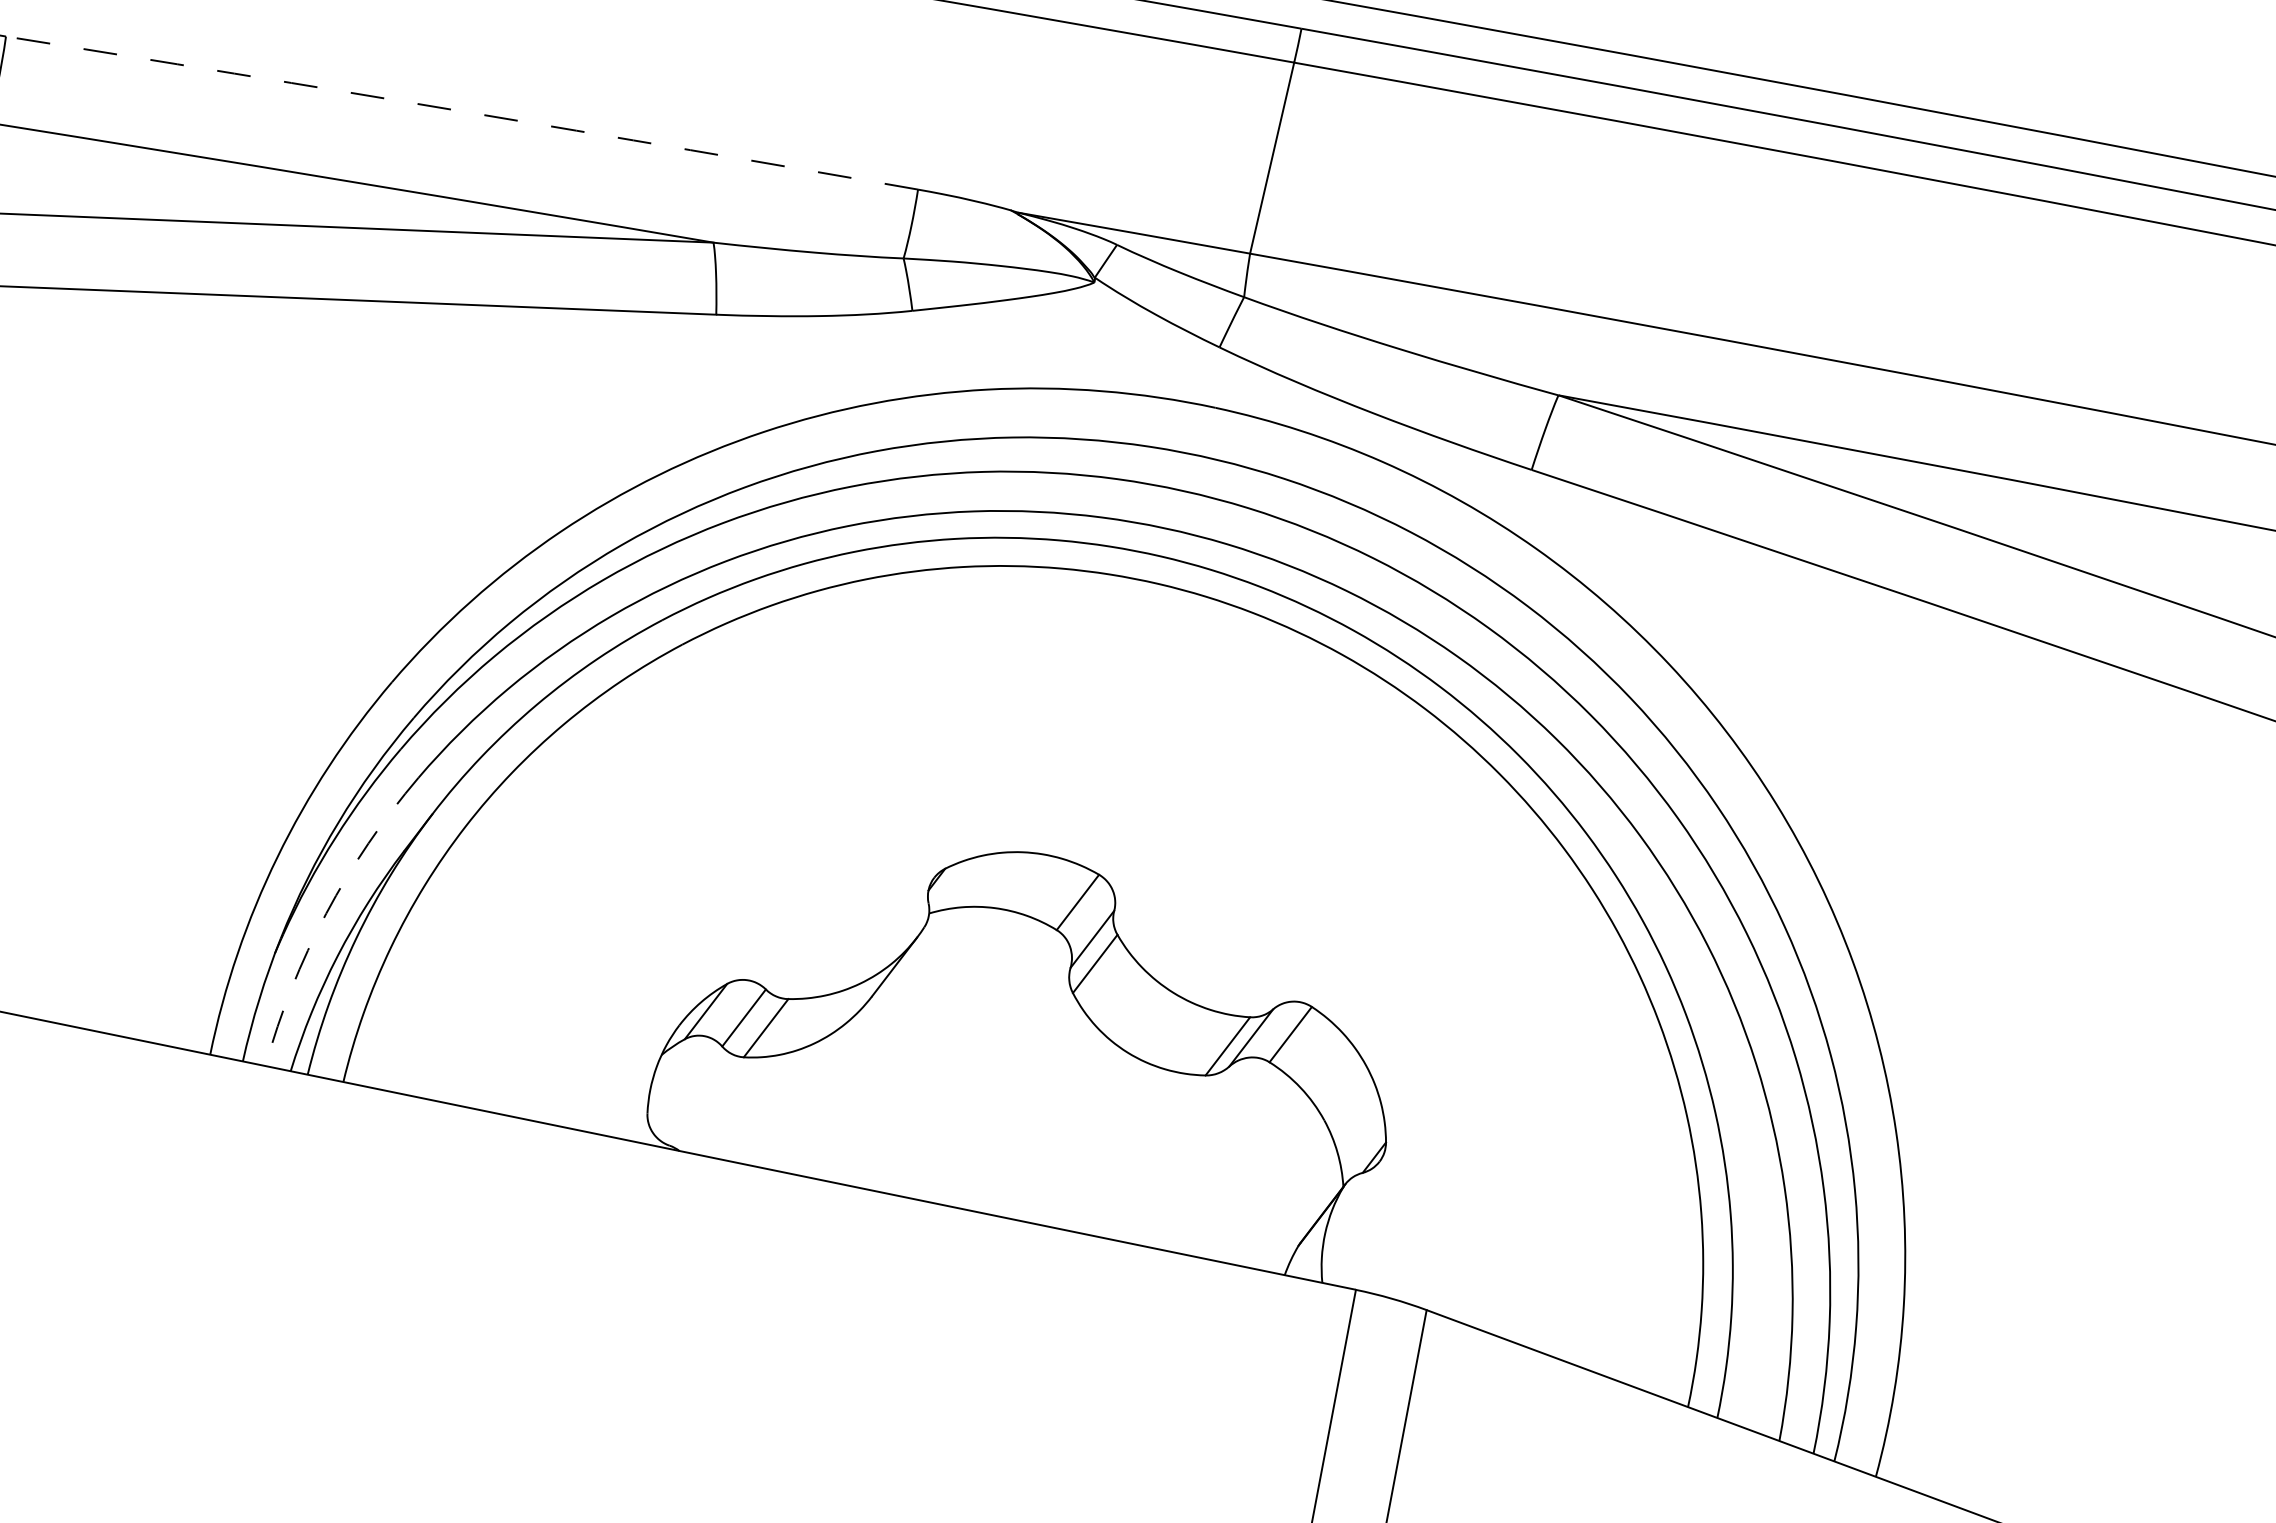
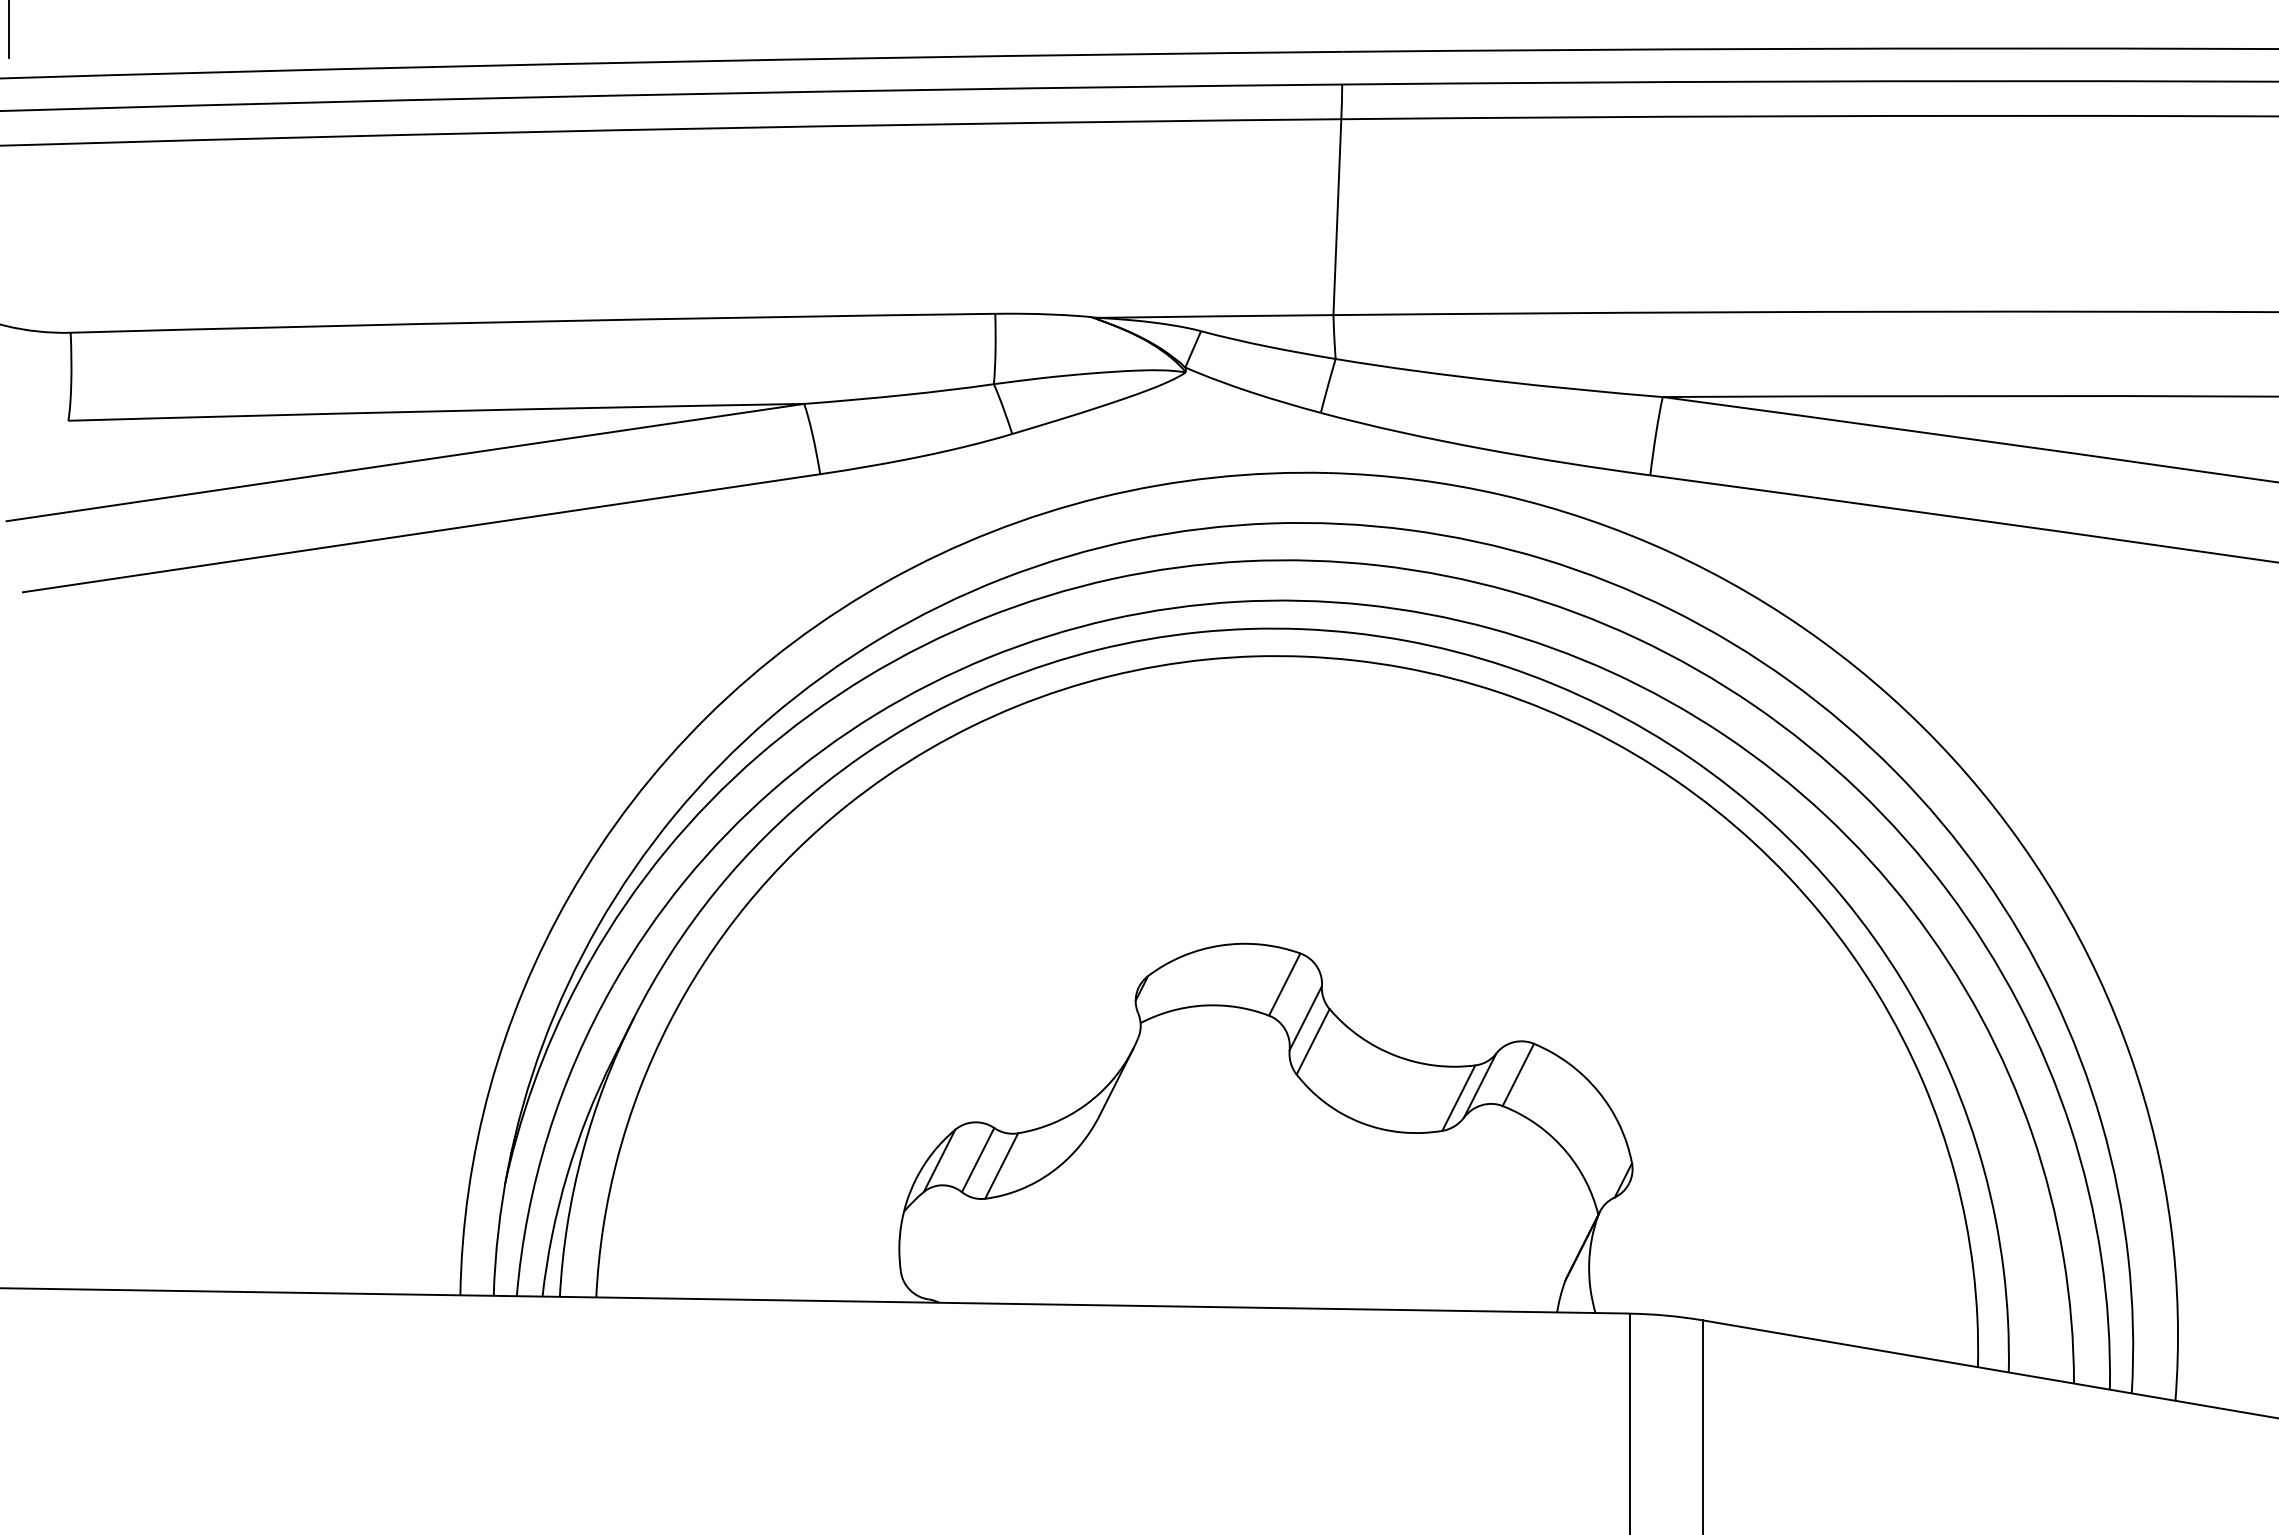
arc: (461, 111) -> (532, 321), dashed -> solid
arc: (326, 914) -> (548, 1135), dashed -> solid

